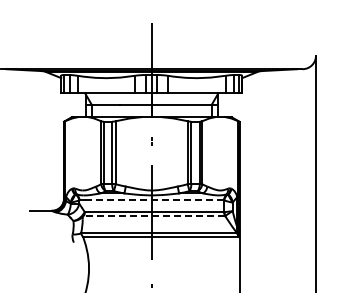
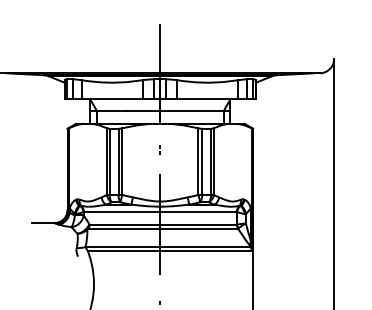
line: (154, 200) -> (163, 212), dashed -> solid
line: (154, 216) -> (163, 229), dashed -> solid

